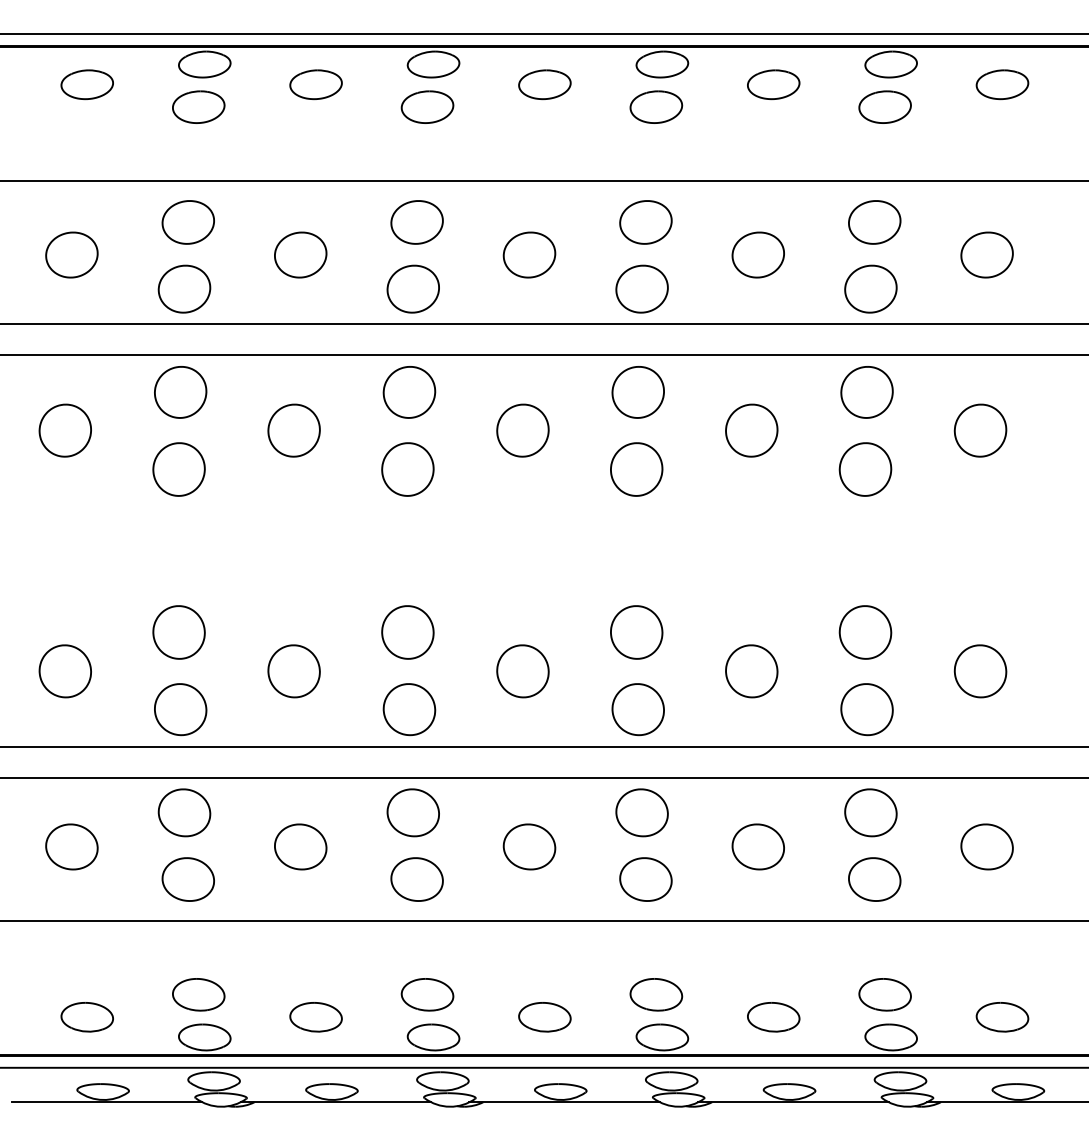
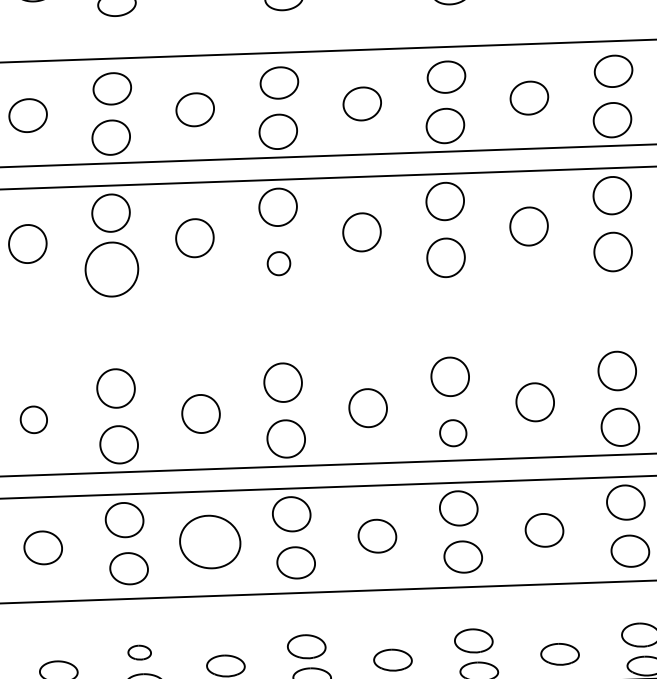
part: (178, 469) -> (111, 269), size x1.4
part: (407, 469) -> (278, 263), size x0.6
part: (64, 671) -> (33, 419), size x0.7
part: (637, 709) -> (452, 433), size x0.7
part: (300, 846) -> (210, 541), size x1.6
part: (198, 994) -> (139, 652), size x0.6

